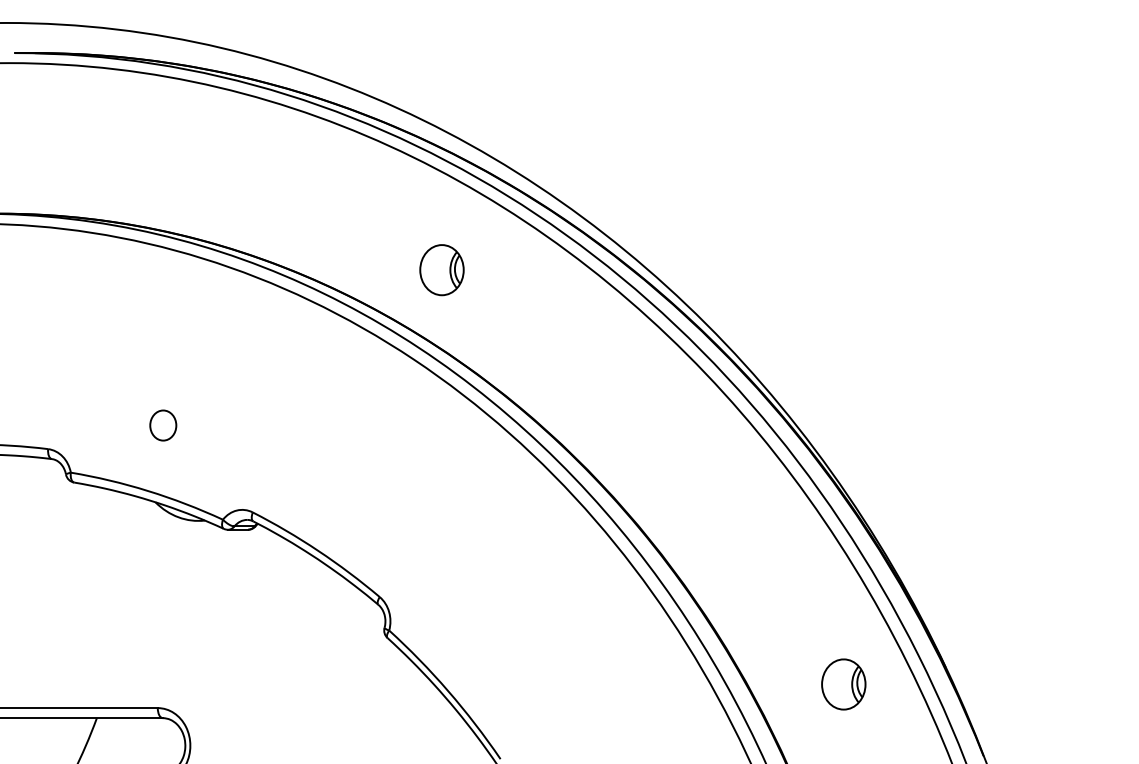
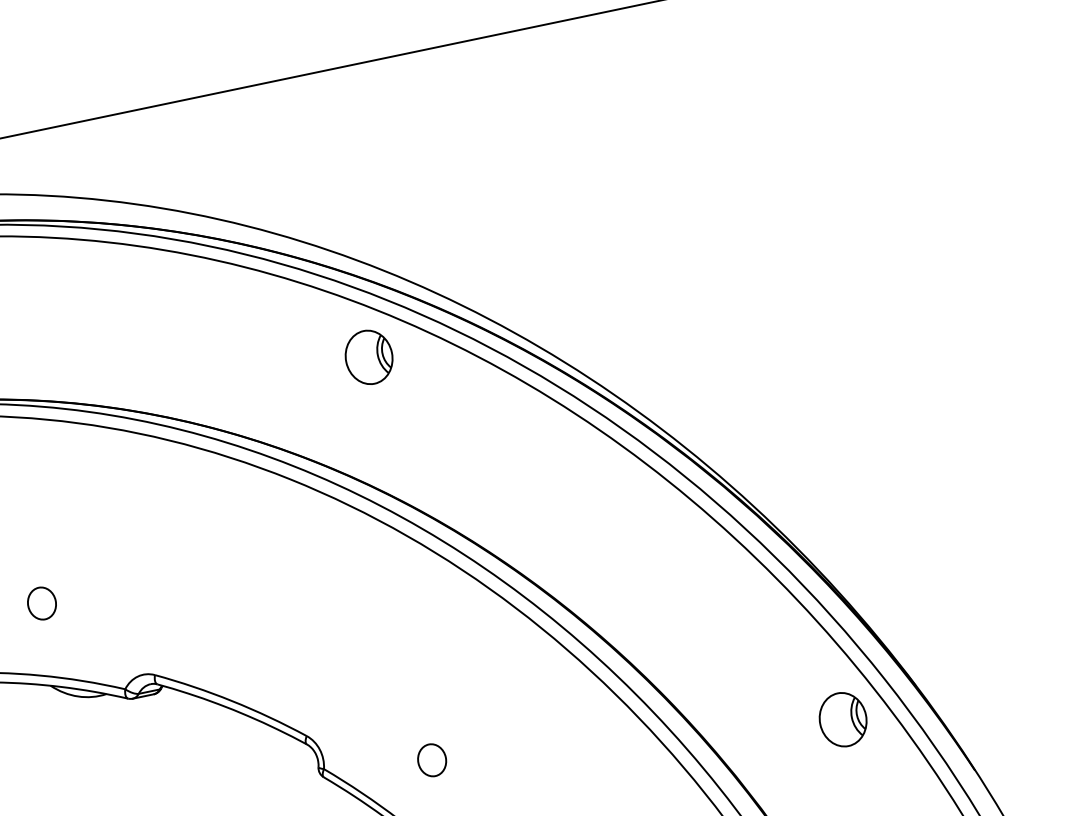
part: (441, 270) -> (368, 357), moved
part: (489, 643) -> (432, 760), added
part: (843, 684) -> (842, 719), moved

